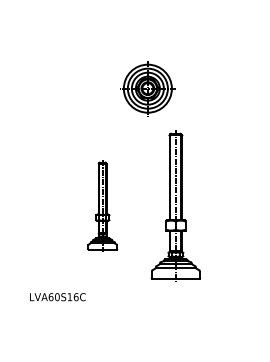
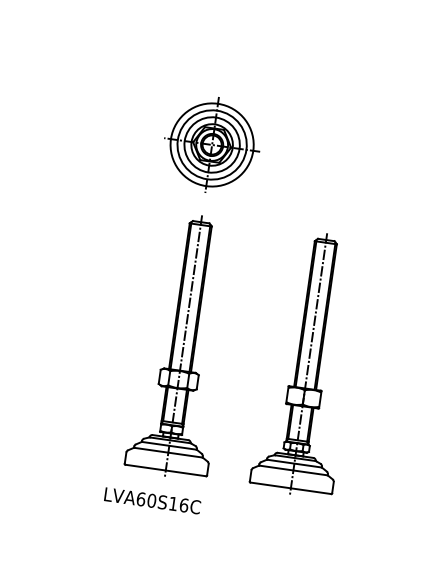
part: (147, 88) -> (211, 144), moved
part: (102, 205) -> (182, 345), size x1.67
text: (57, 297) -> (151, 501), moved

